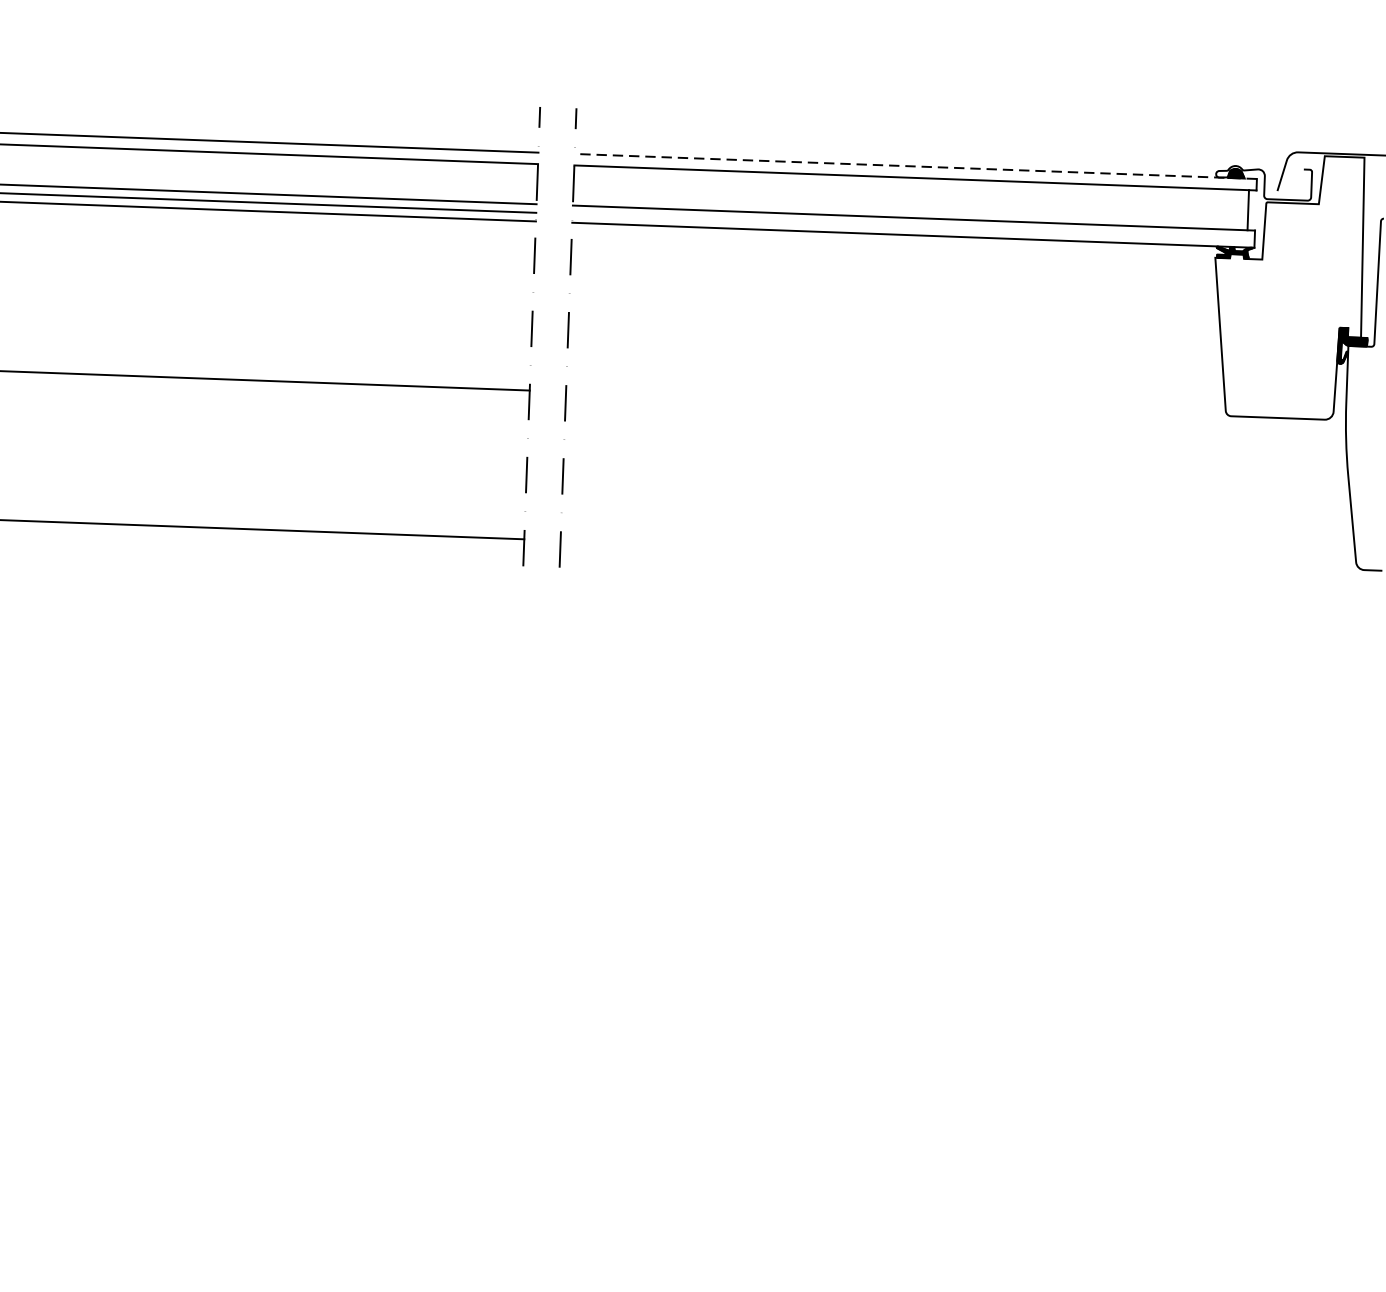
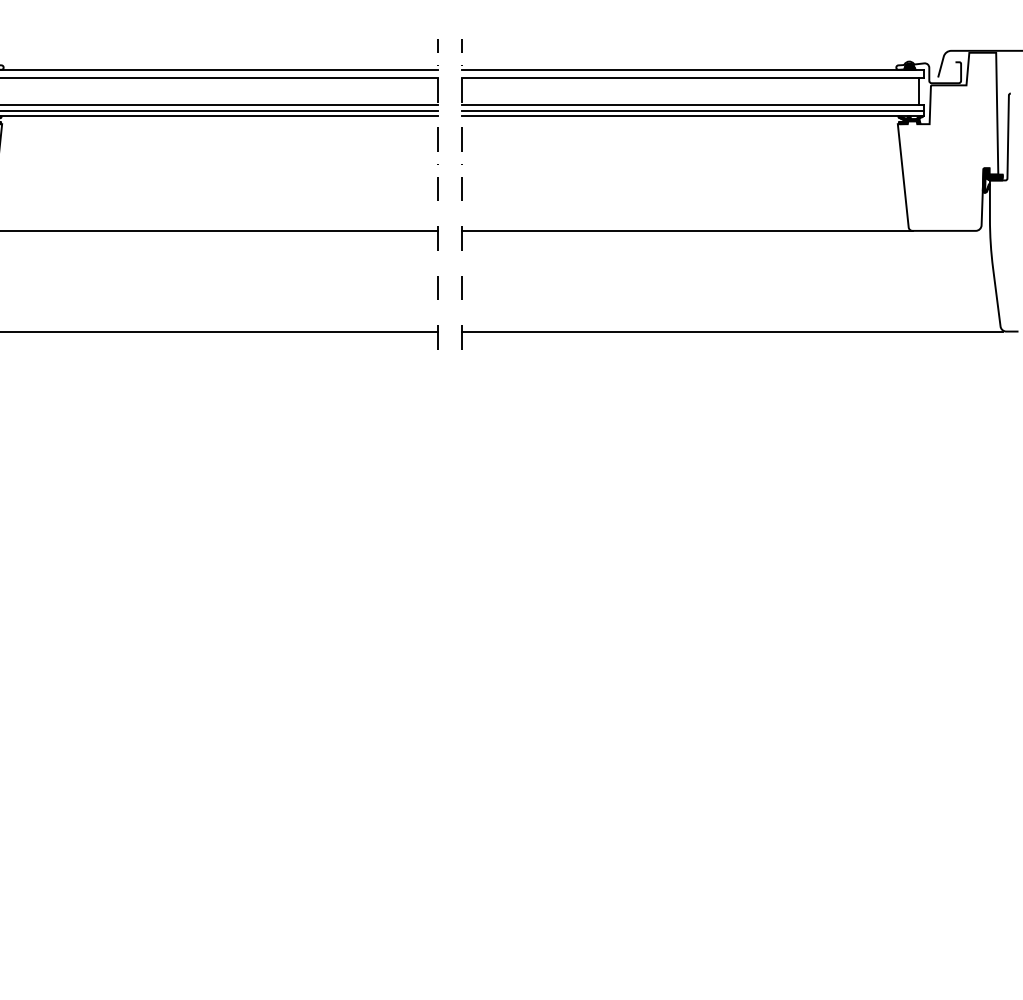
line: (916, 165) -> (693, 69), dashed -> solid
line: (912, 226) -> (692, 110), added
line: (898, 403) -> (687, 230), added
line: (959, 555) -> (732, 331), added

